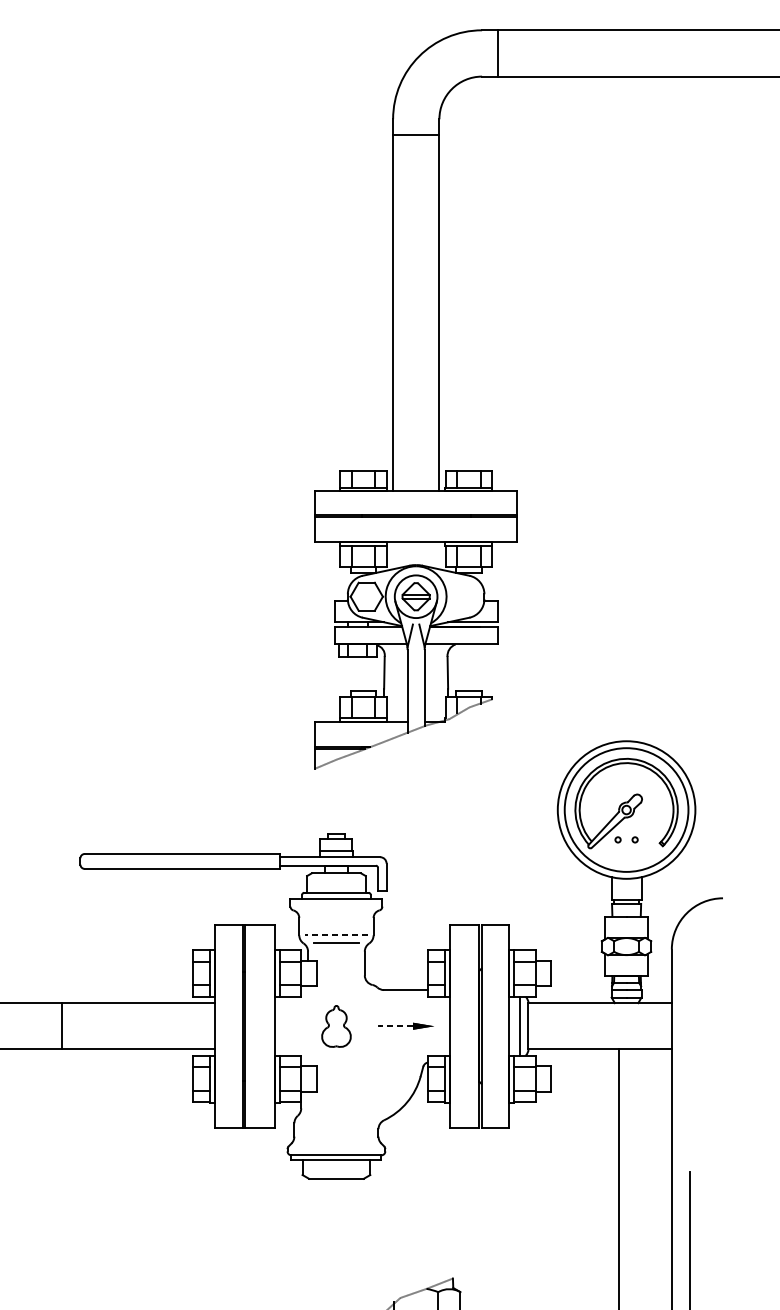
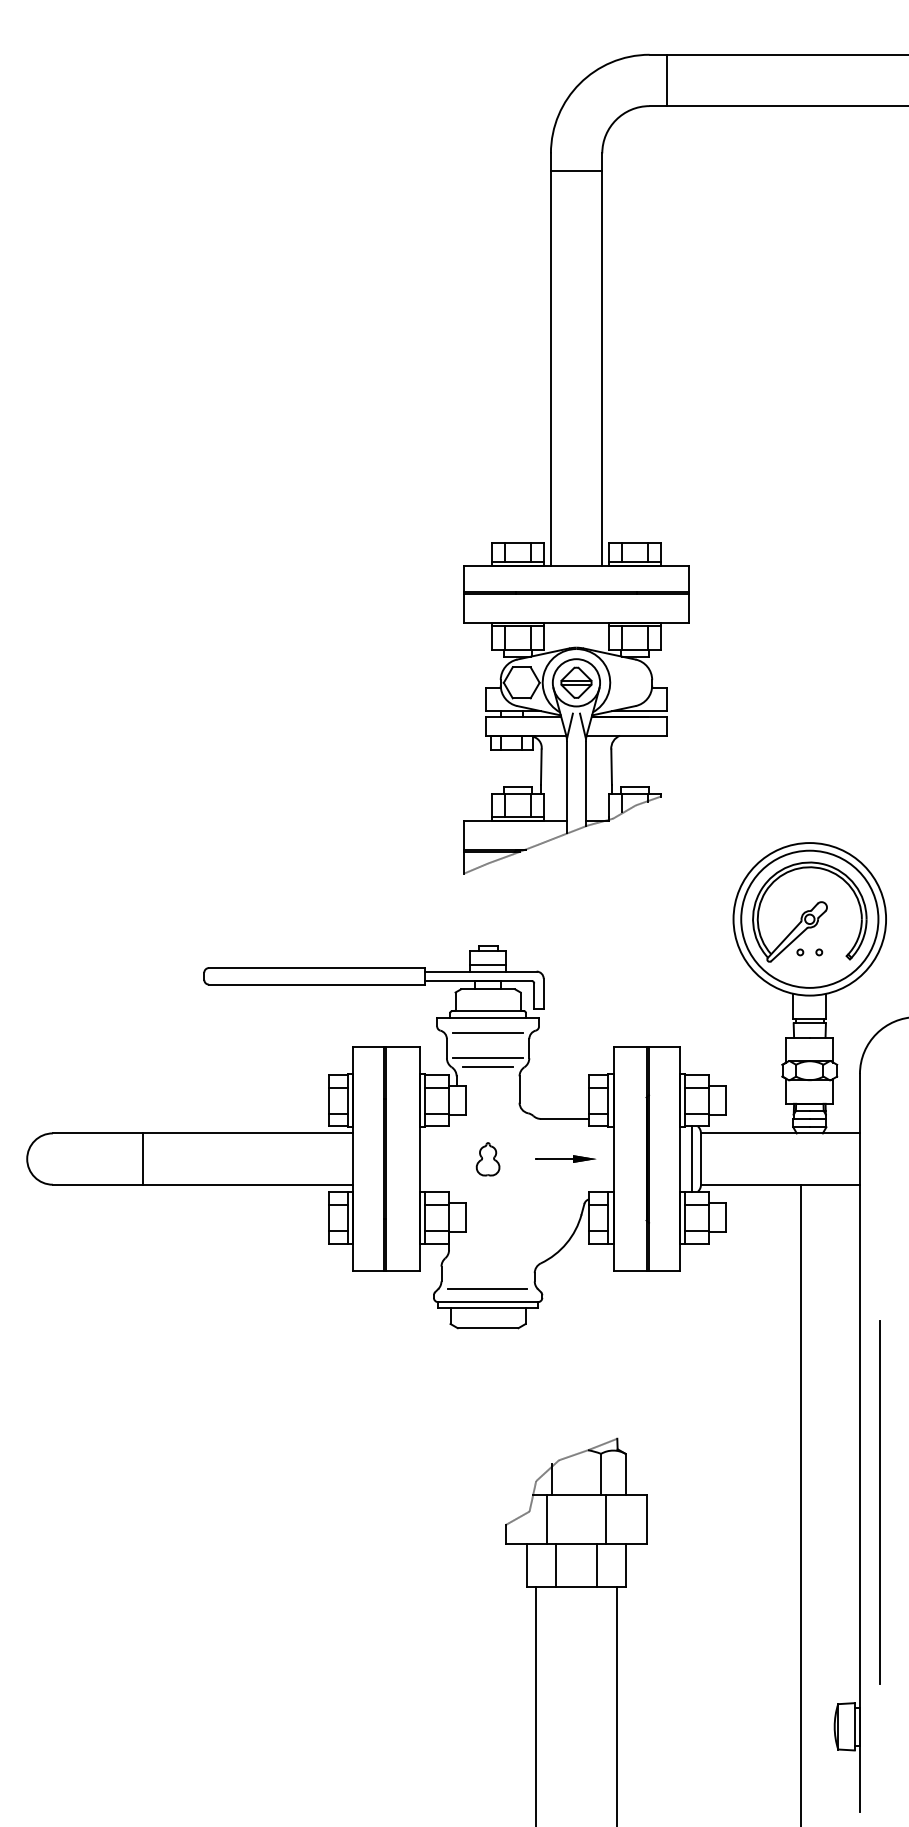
line: (336, 913) -> (488, 1033), added
line: (336, 935) -> (488, 1058), dashed -> solid
line: (62, 1025) -> (143, 1158), moved
part: (335, 1026) -> (487, 1159), size x0.71
line: (396, 1026) -> (554, 1159), dashed -> solid
line: (335, 1143) -> (487, 1289), added

